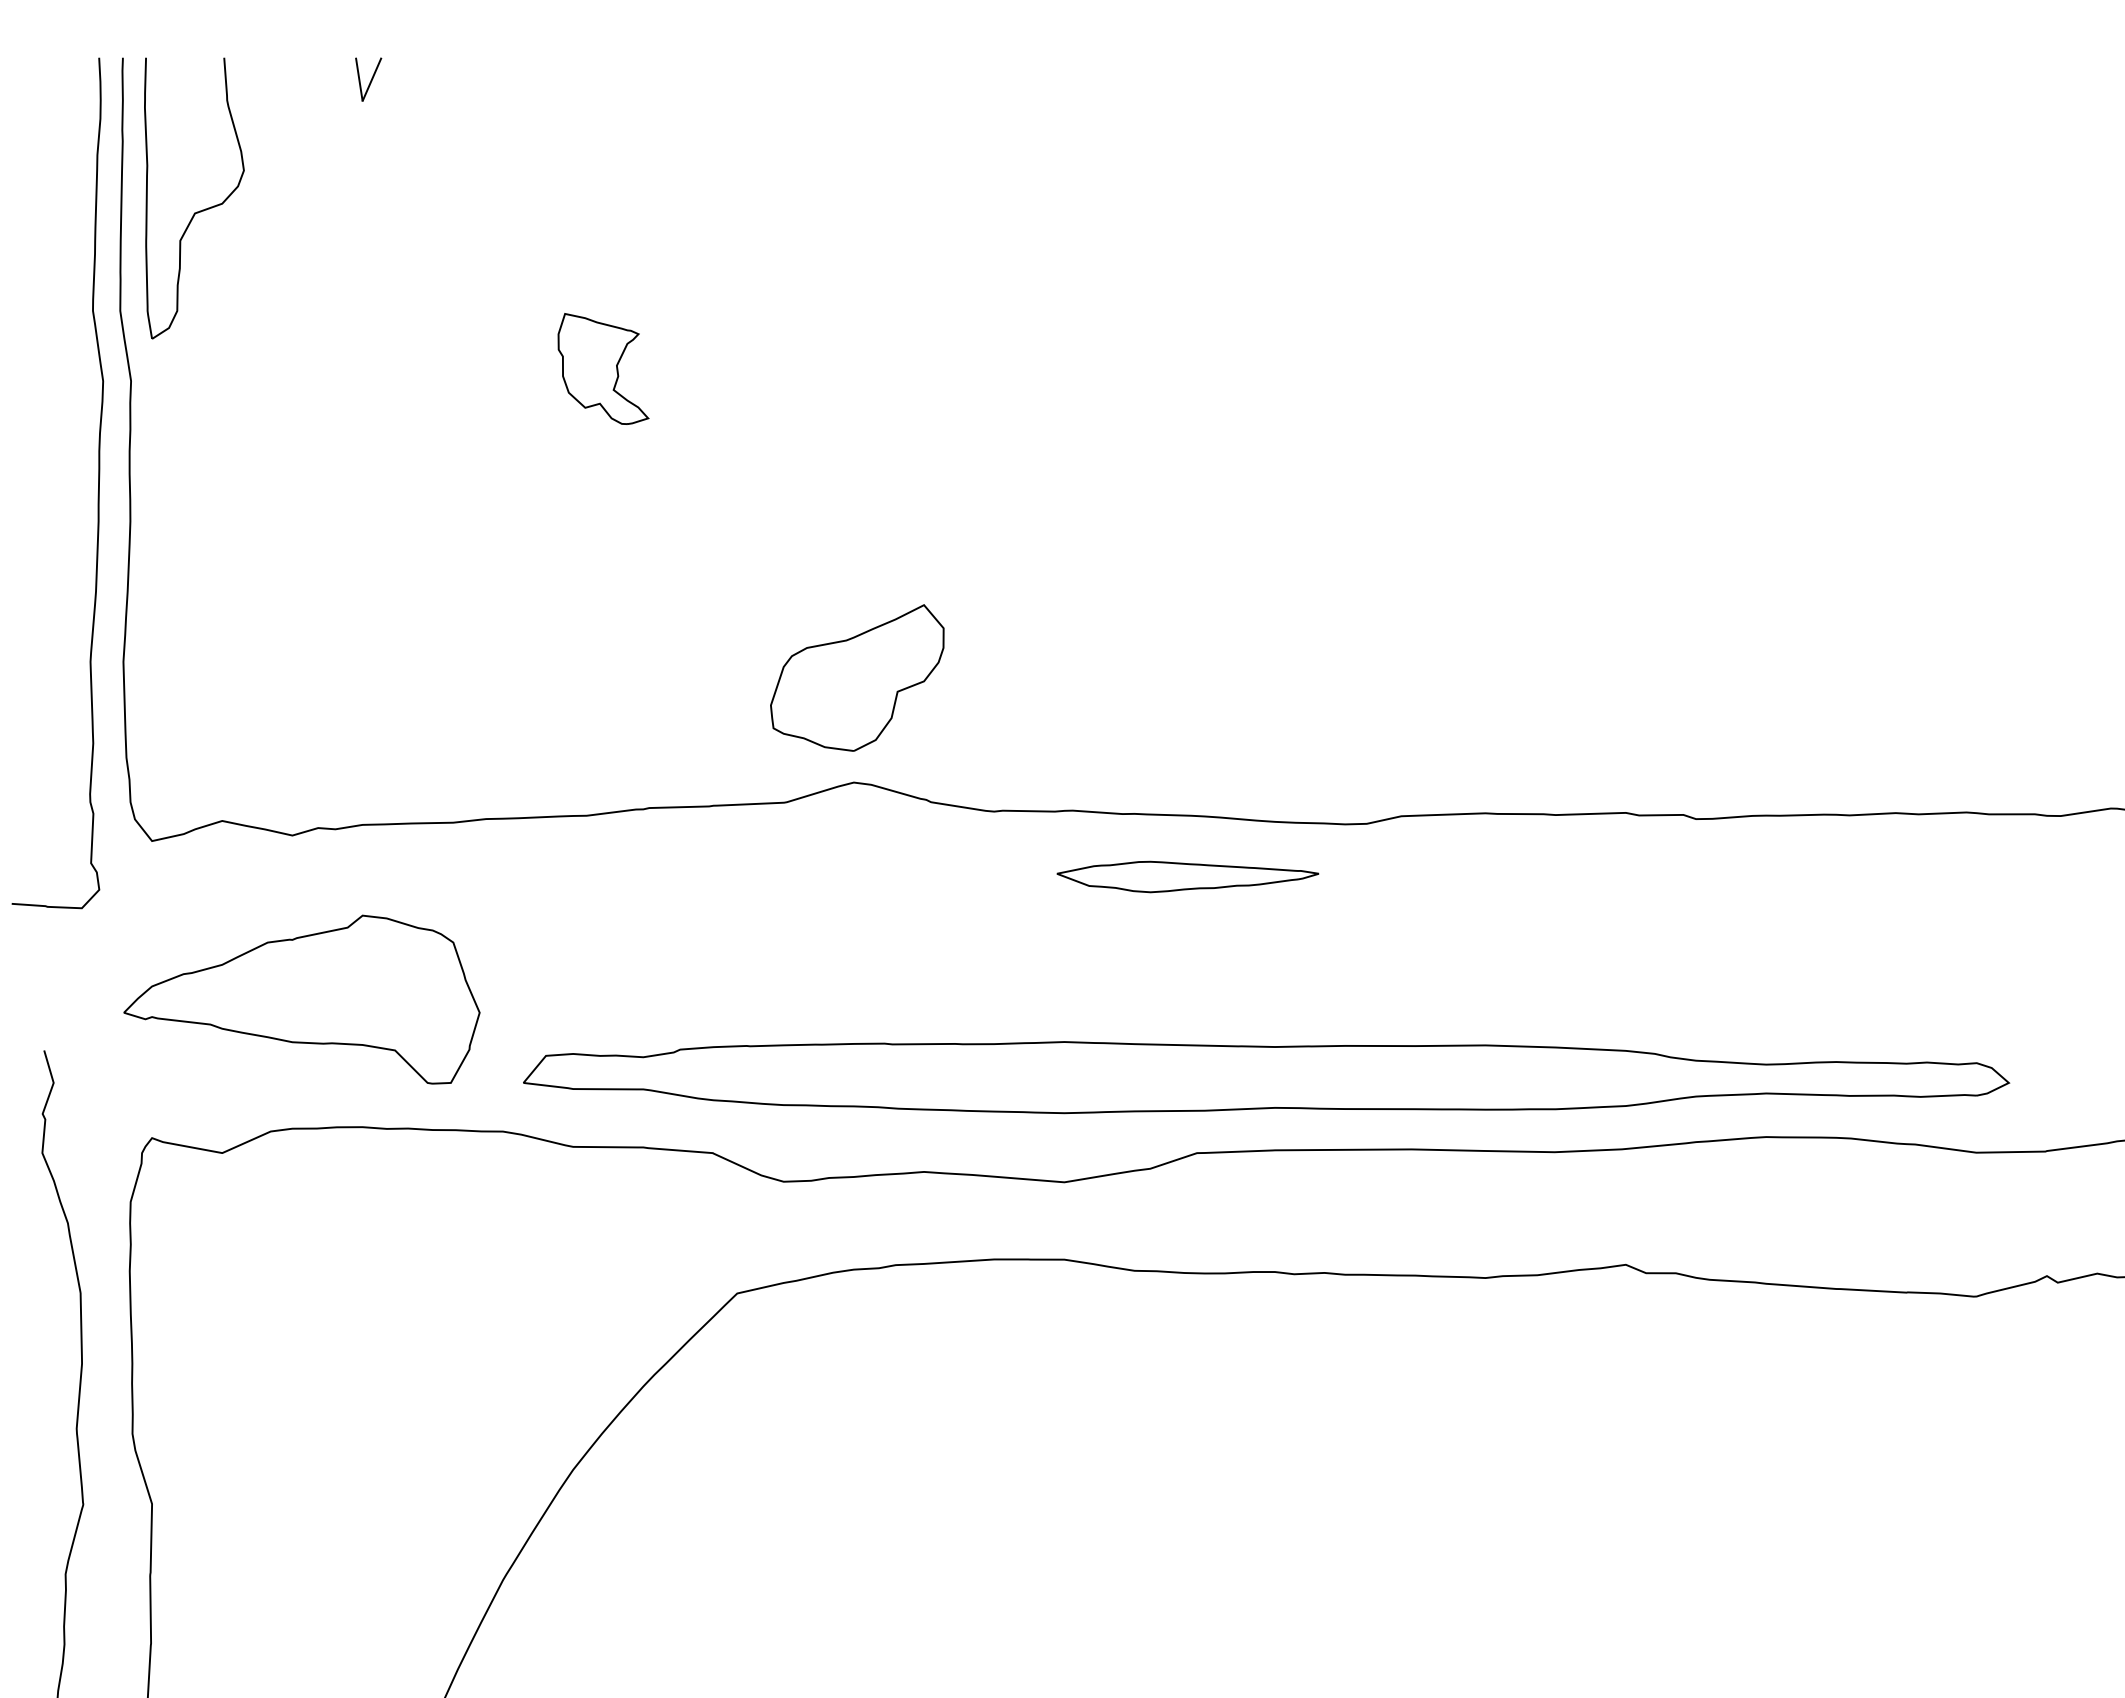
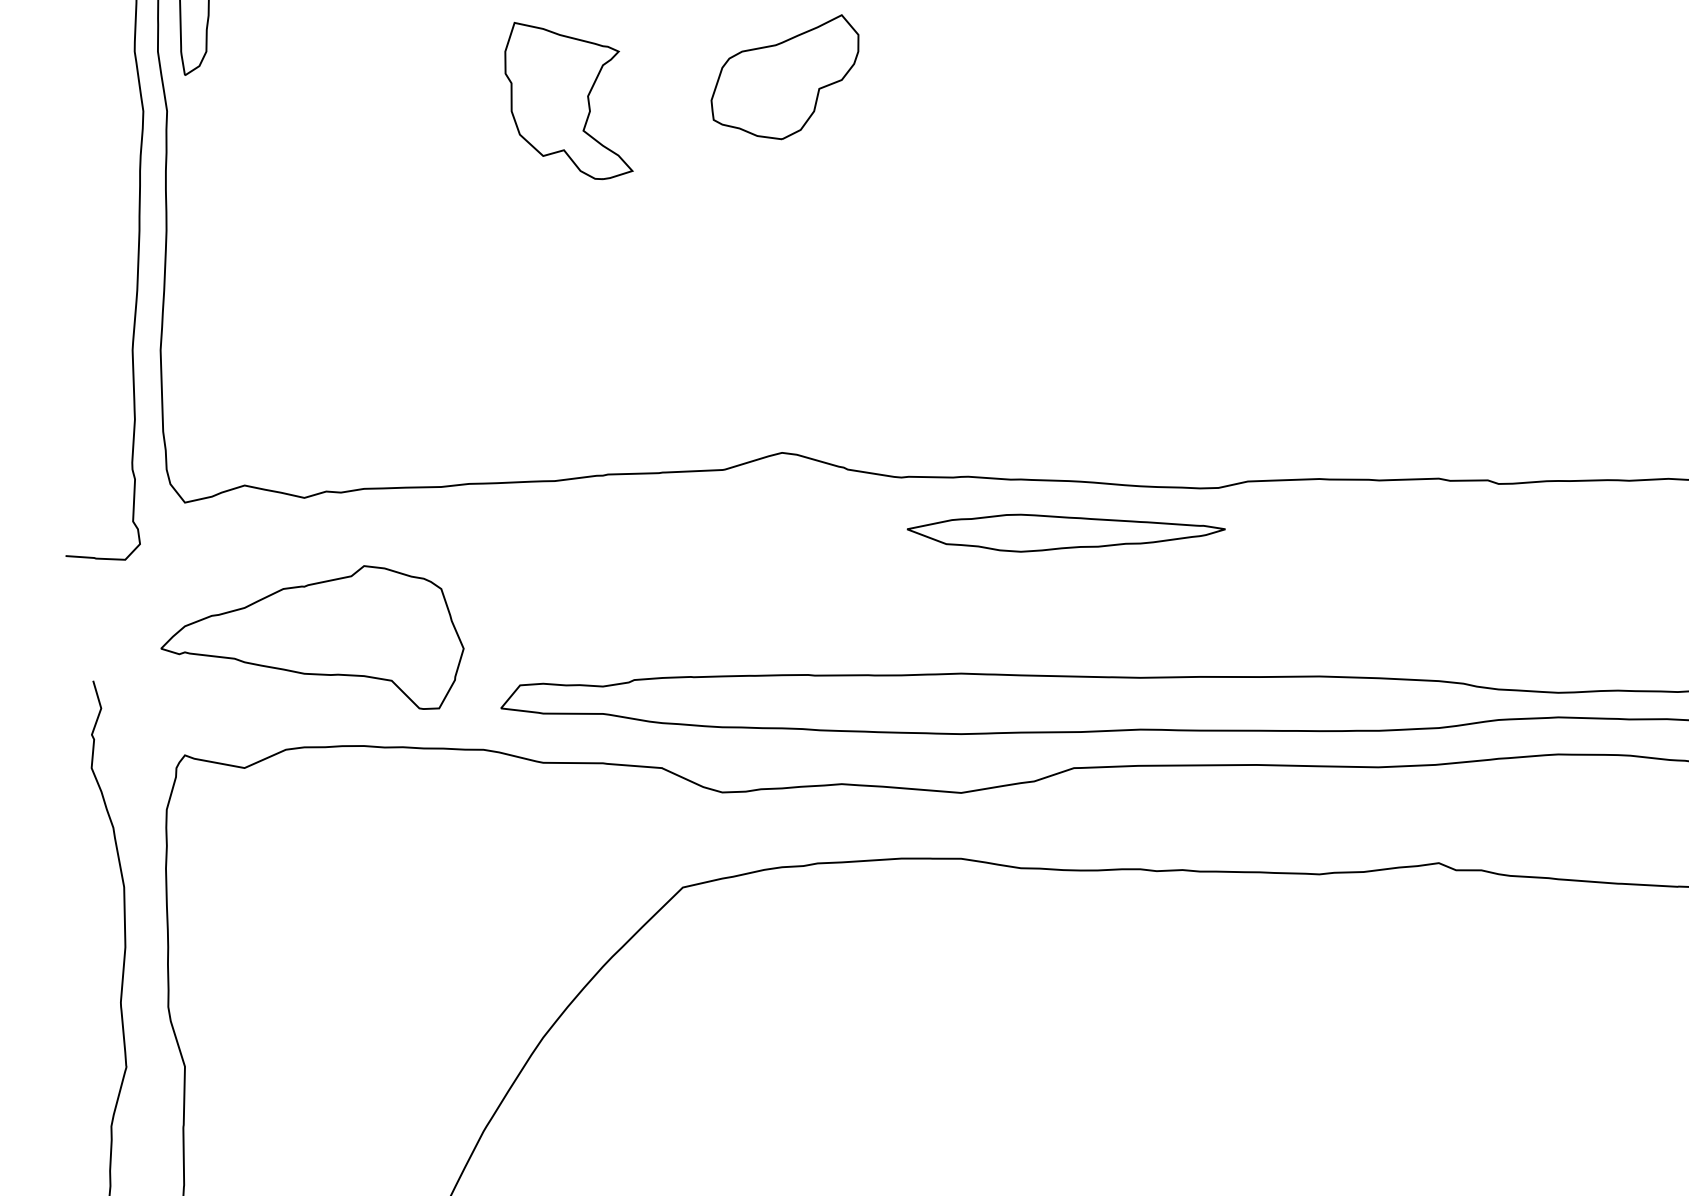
part: (603, 368) -> (569, 100), size x1.67
part: (857, 677) -> (785, 76), moved
part: (1187, 876) -> (1065, 532), size x1.43

